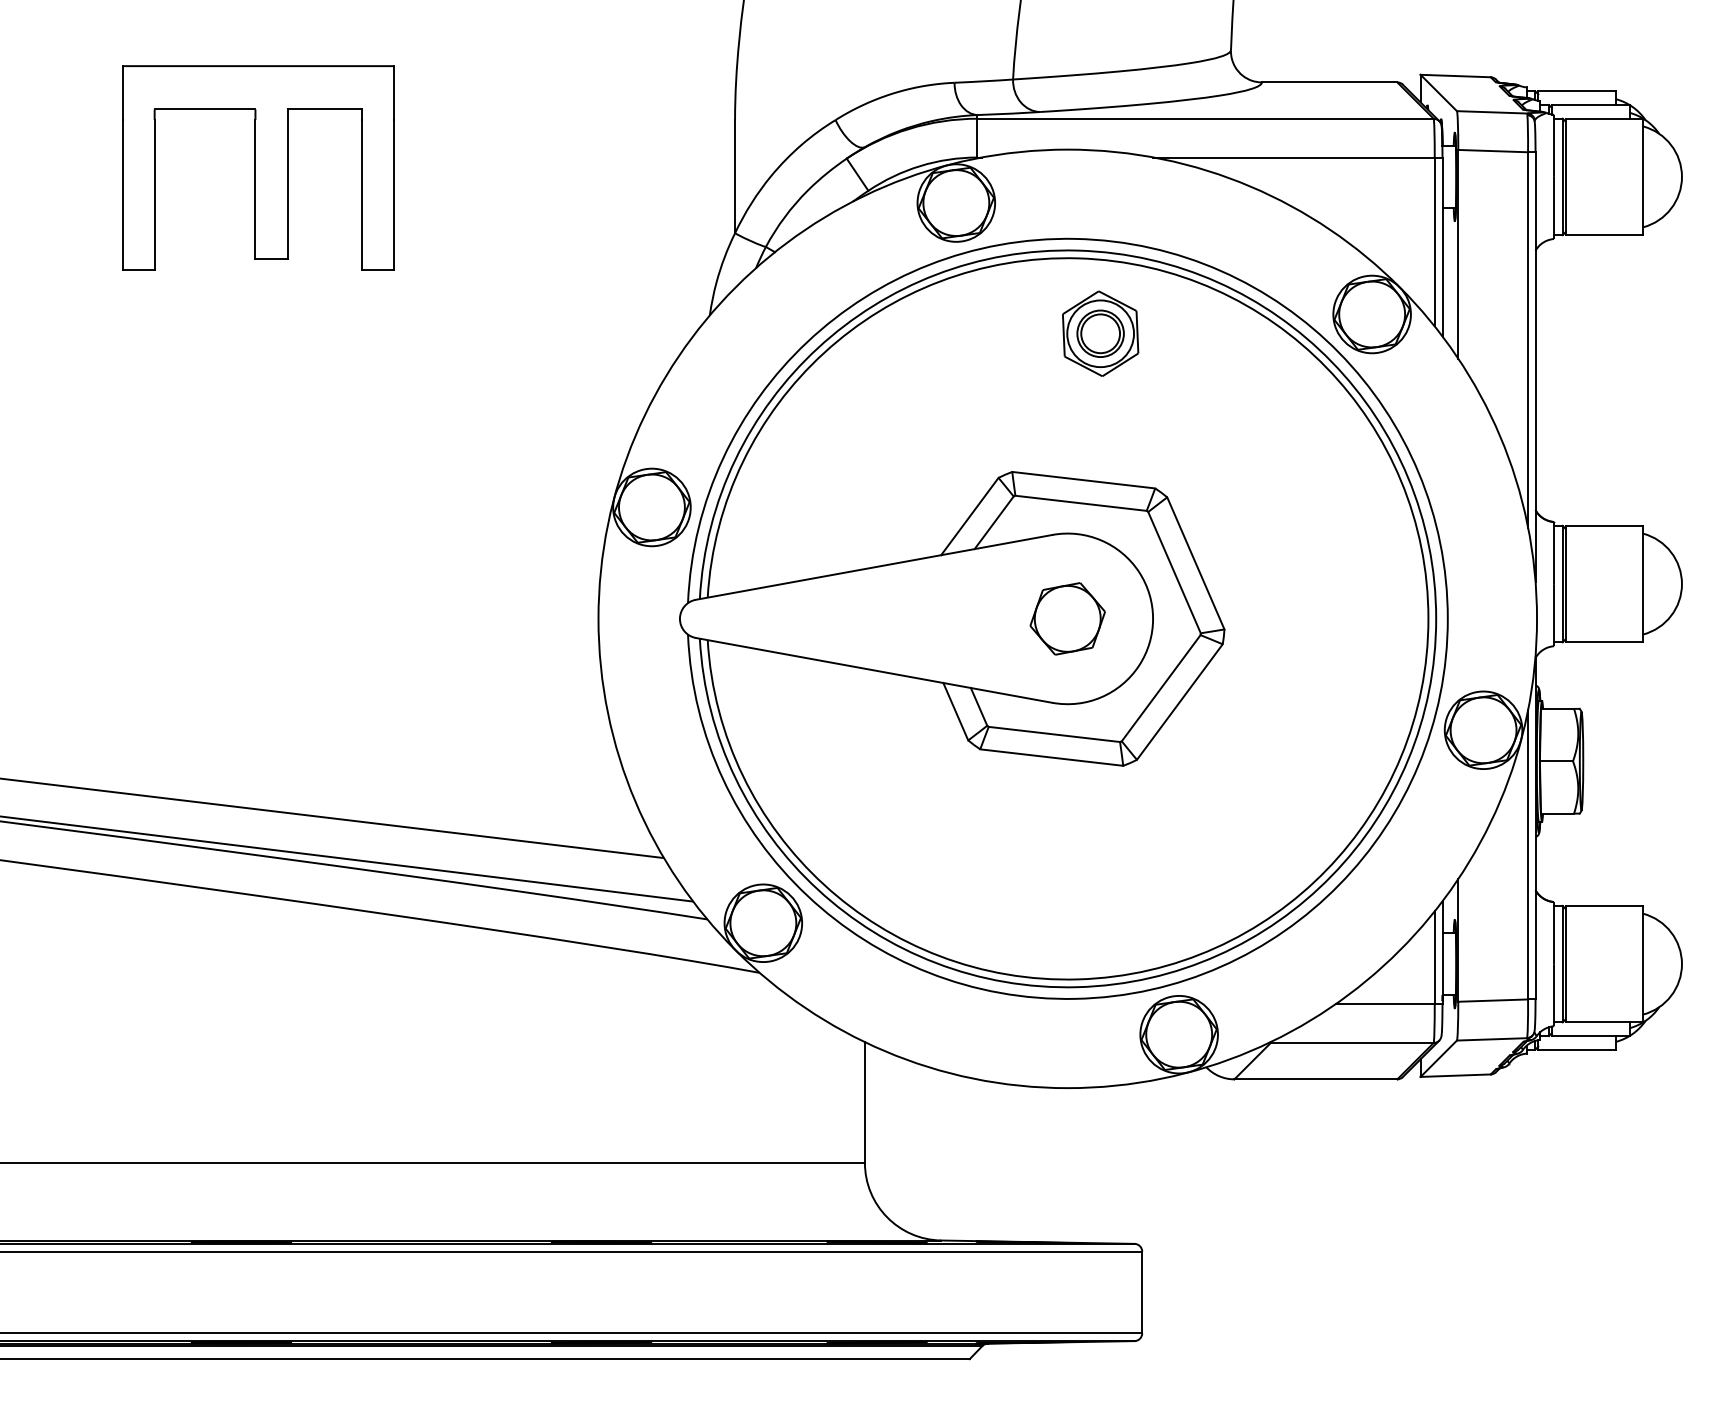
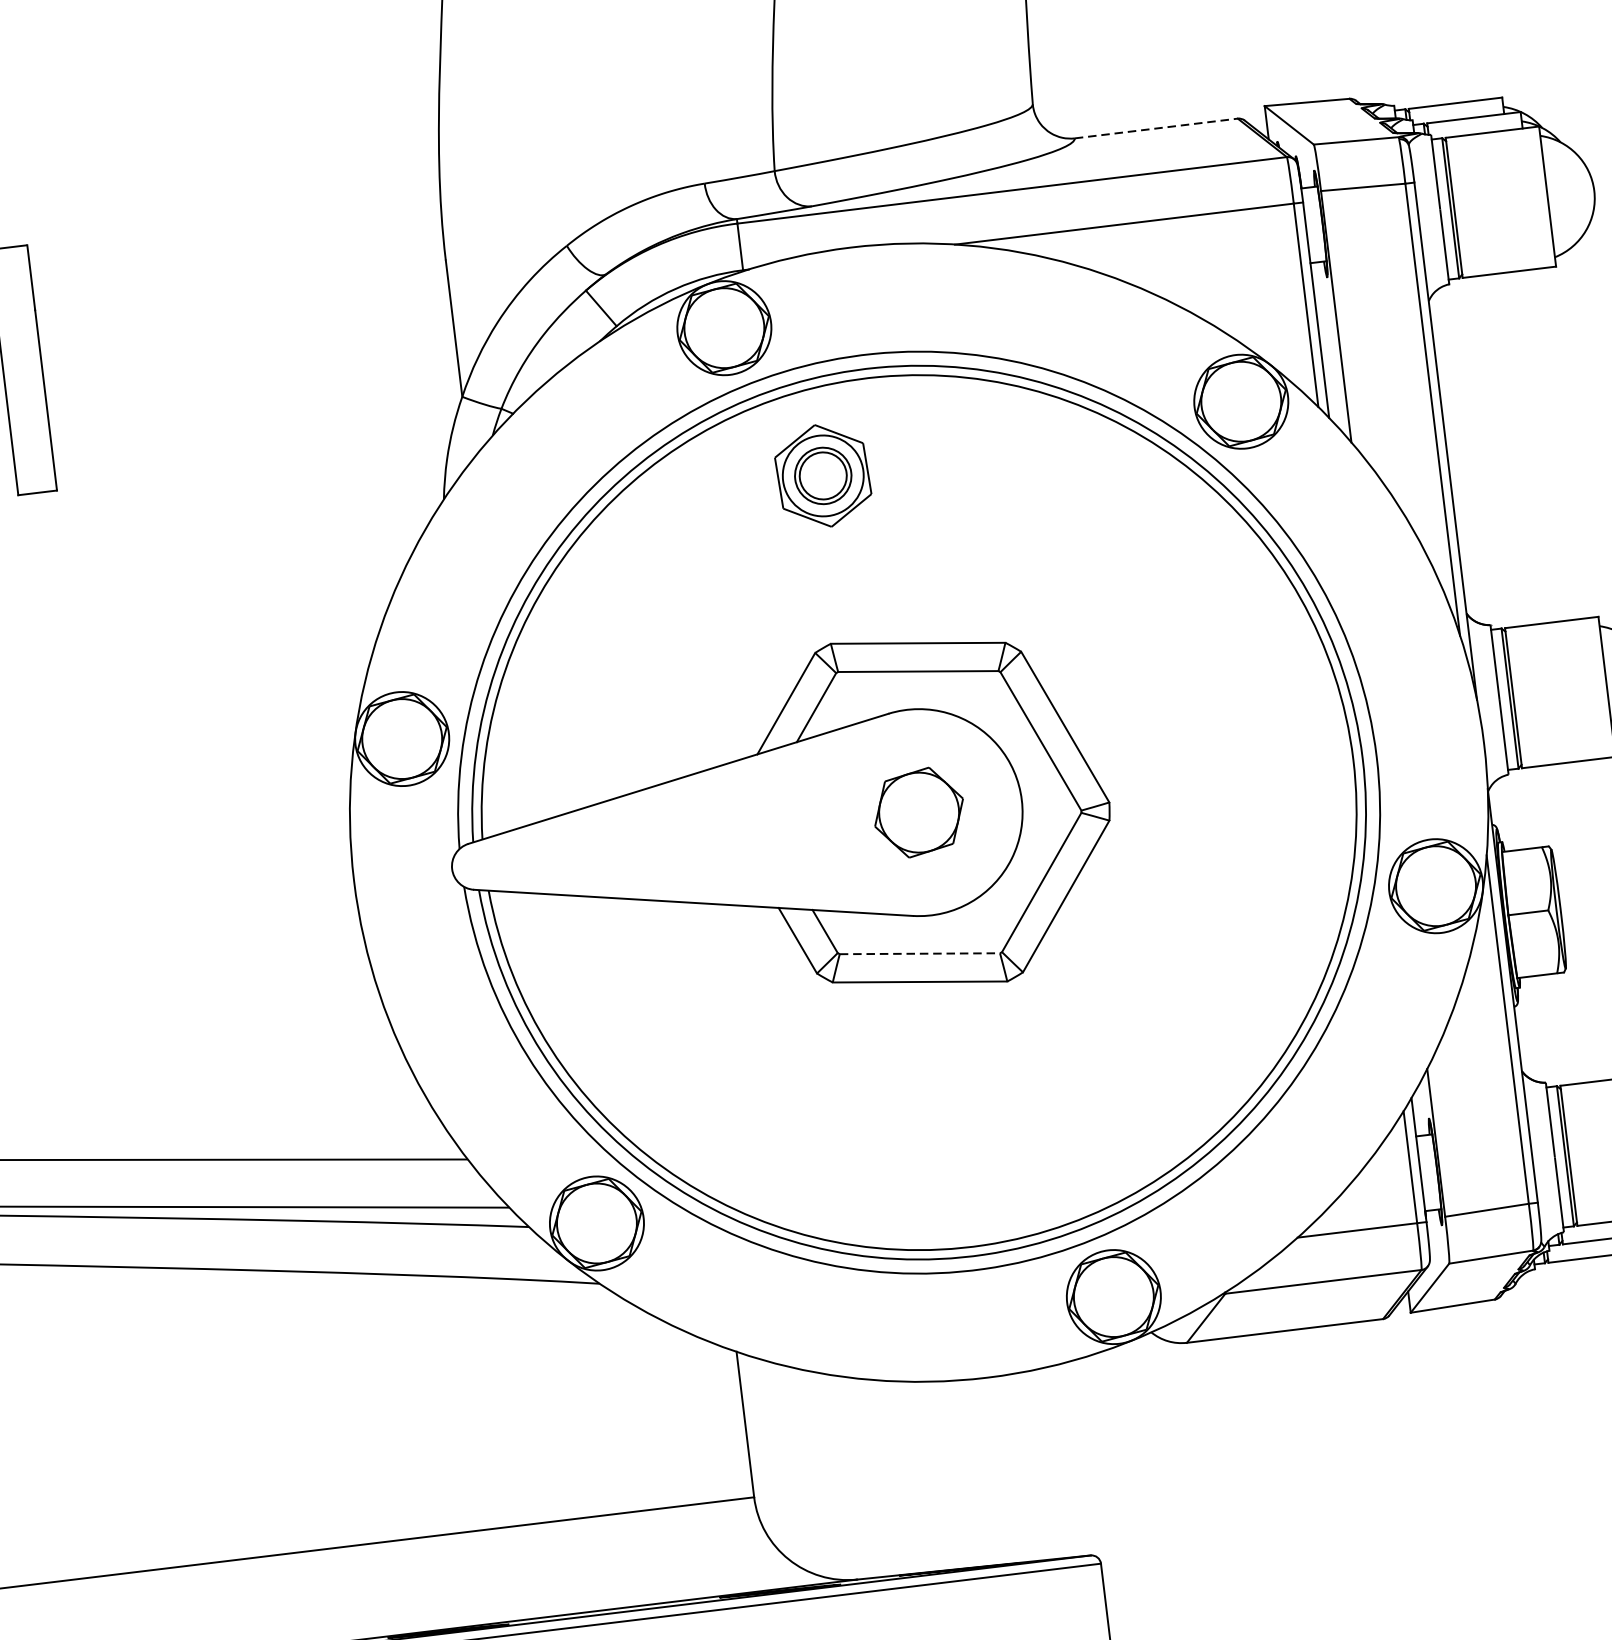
line: (1329, 82) -> (1156, 128), solid -> dashed
part: (1100, 333) -> (823, 475), moved
line: (1054, 734) -> (920, 953), solid -> dashed

